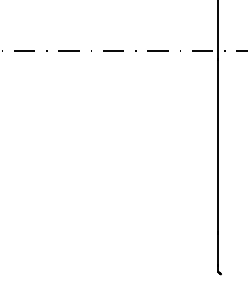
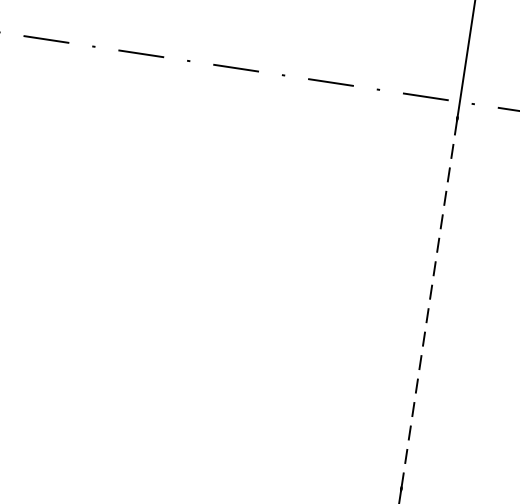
line: (218, 146) -> (429, 304), solid -> dashed

